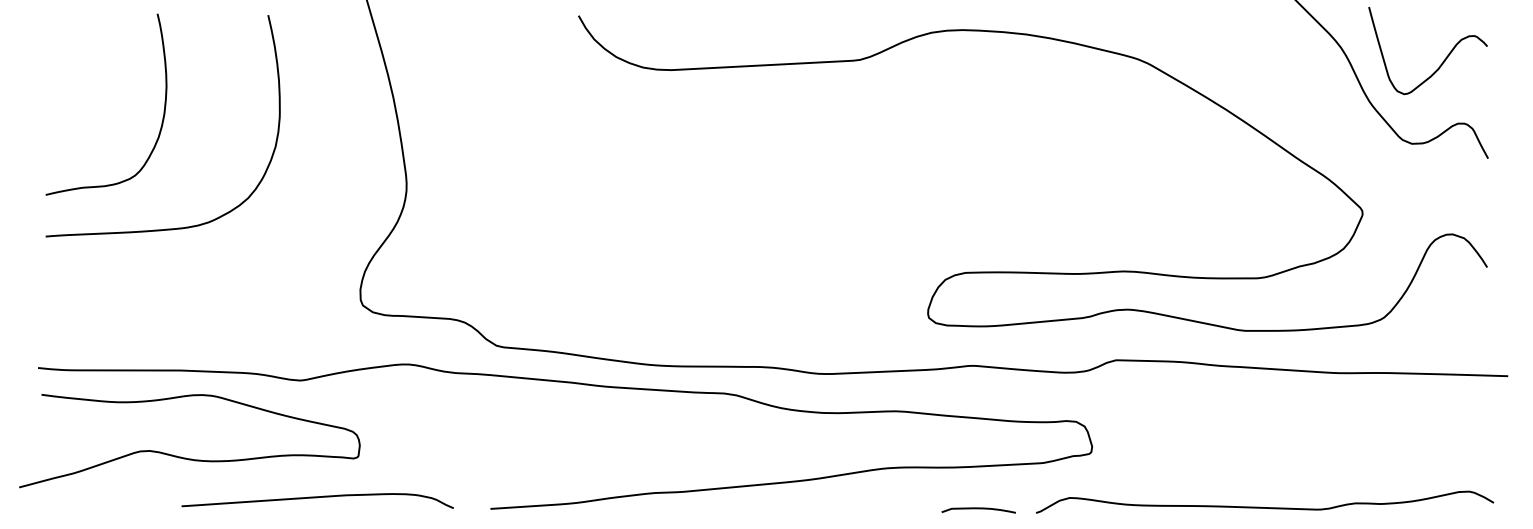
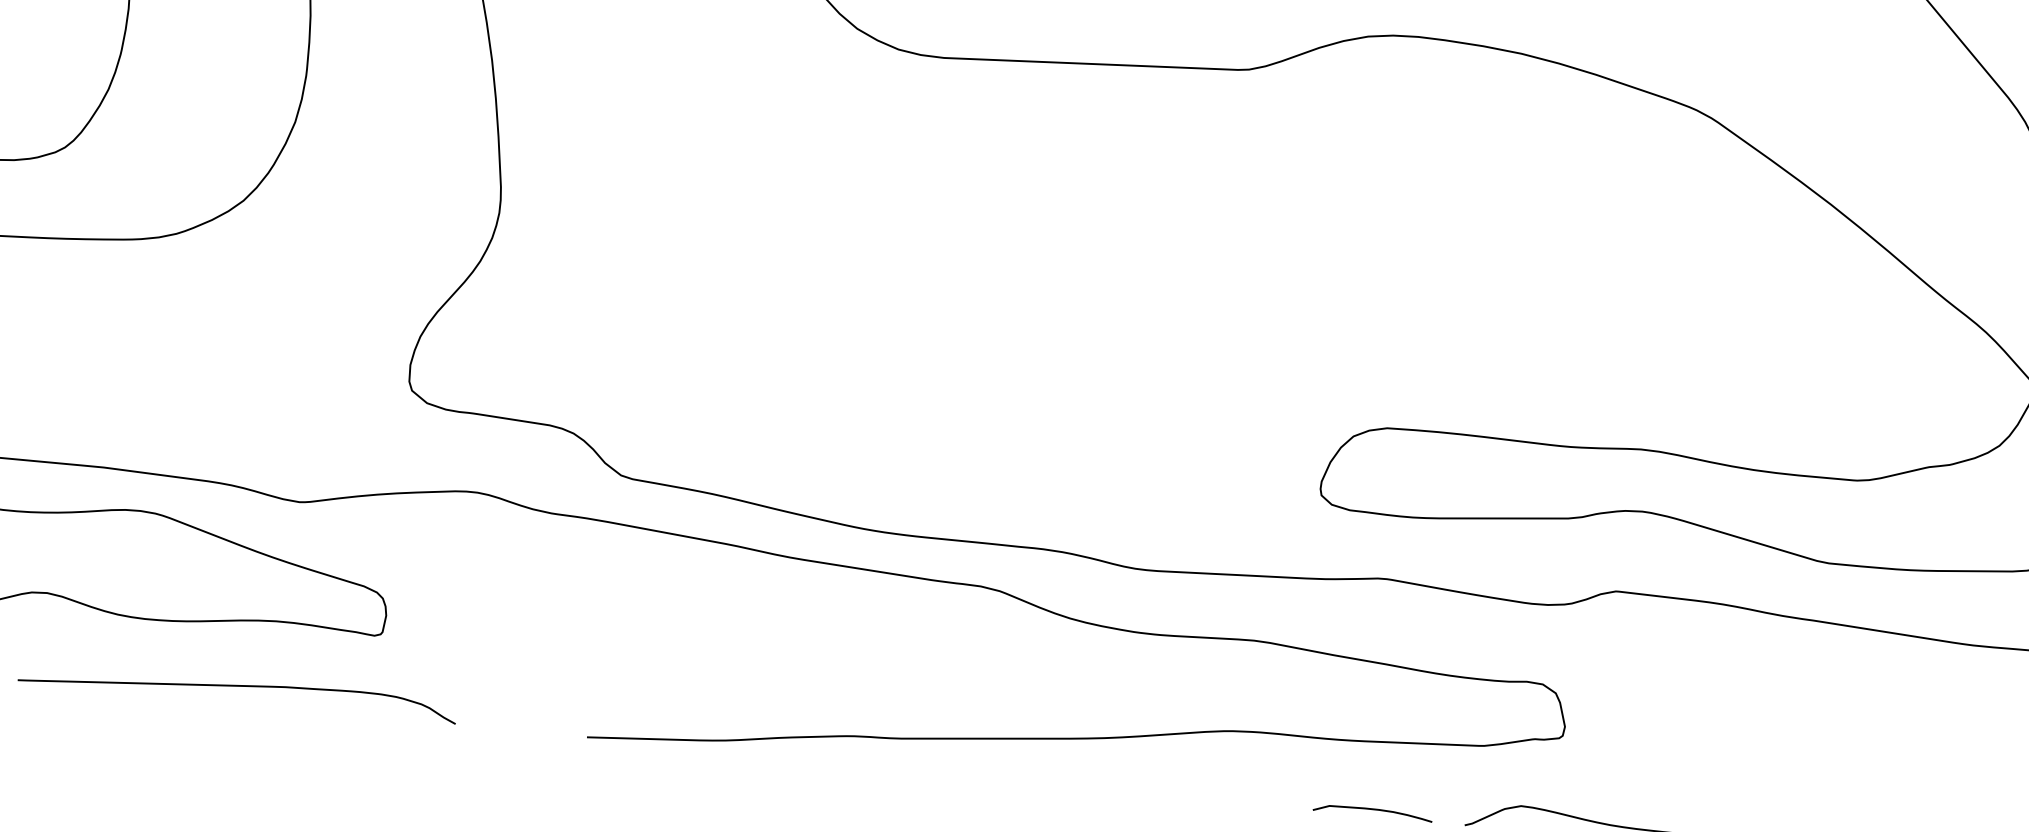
curve: (317, 498) -> (237, 687), moved

